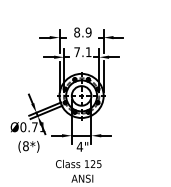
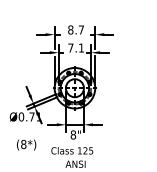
text: (88, 32) -> (81, 29), 8.9 -> 8.7
text: (28, 146) -> (26, 144), moved
text: (79, 146) -> (72, 134), 4" -> 8"

